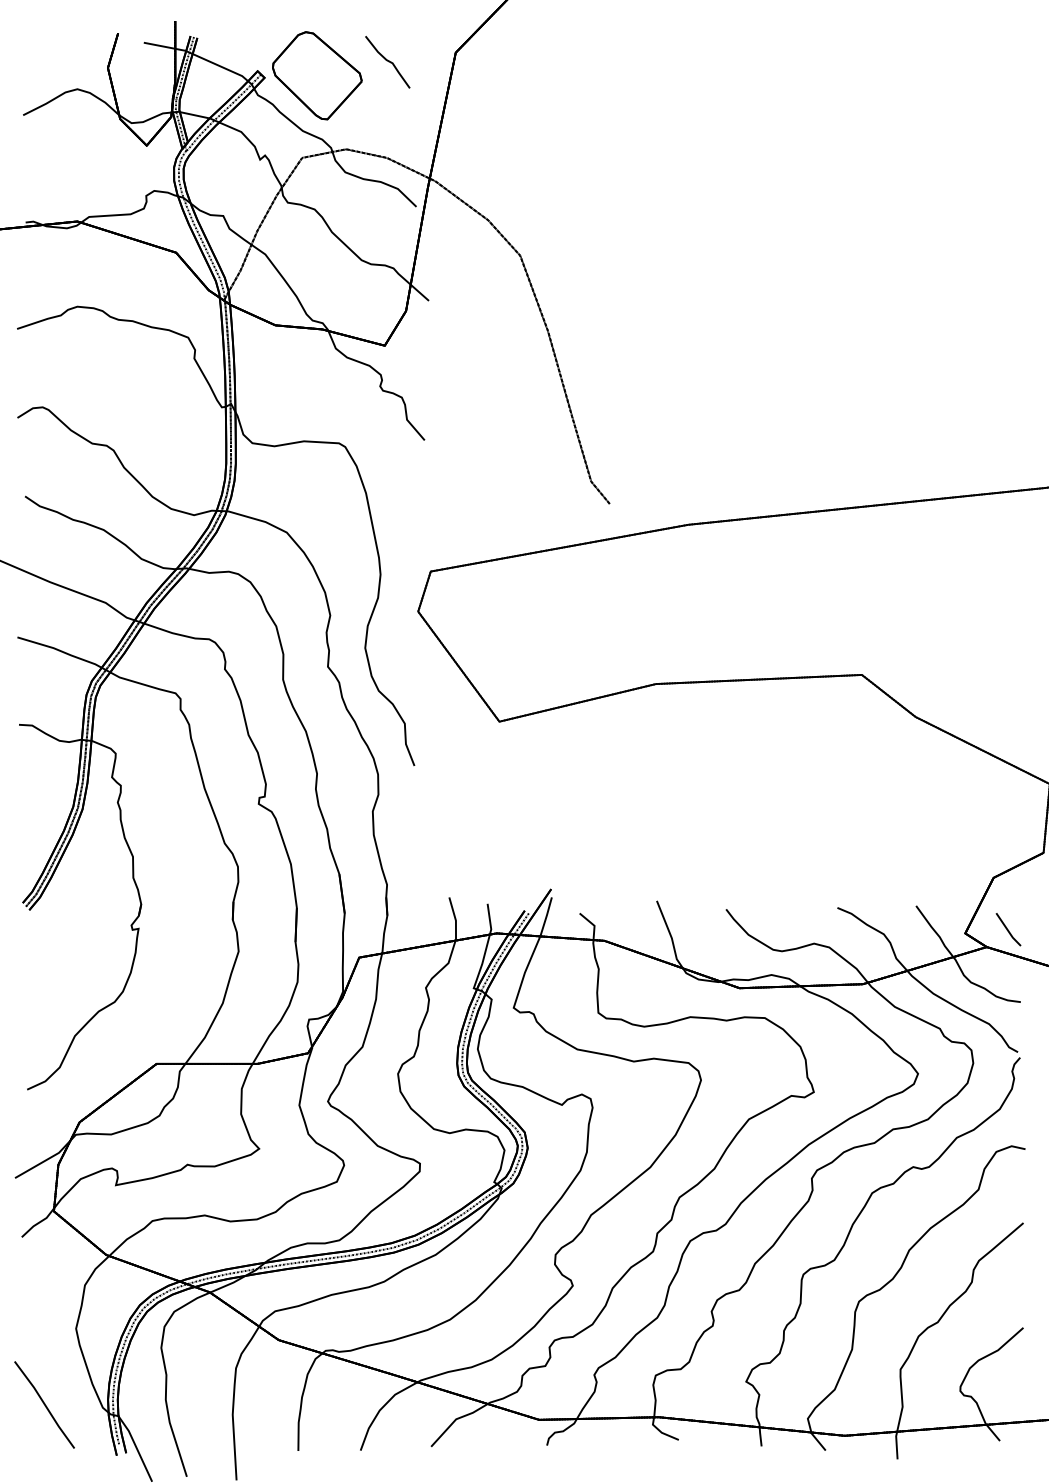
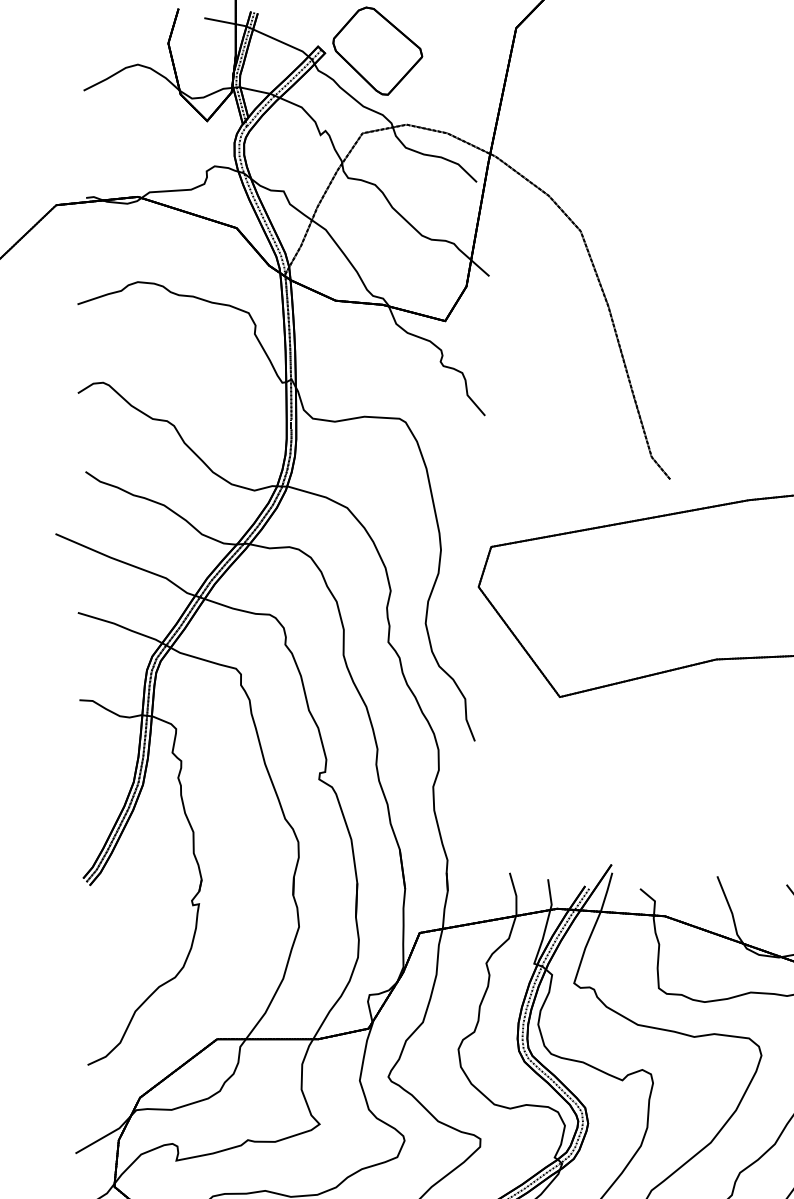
part: (387, 62) -> (447, 37), removed

